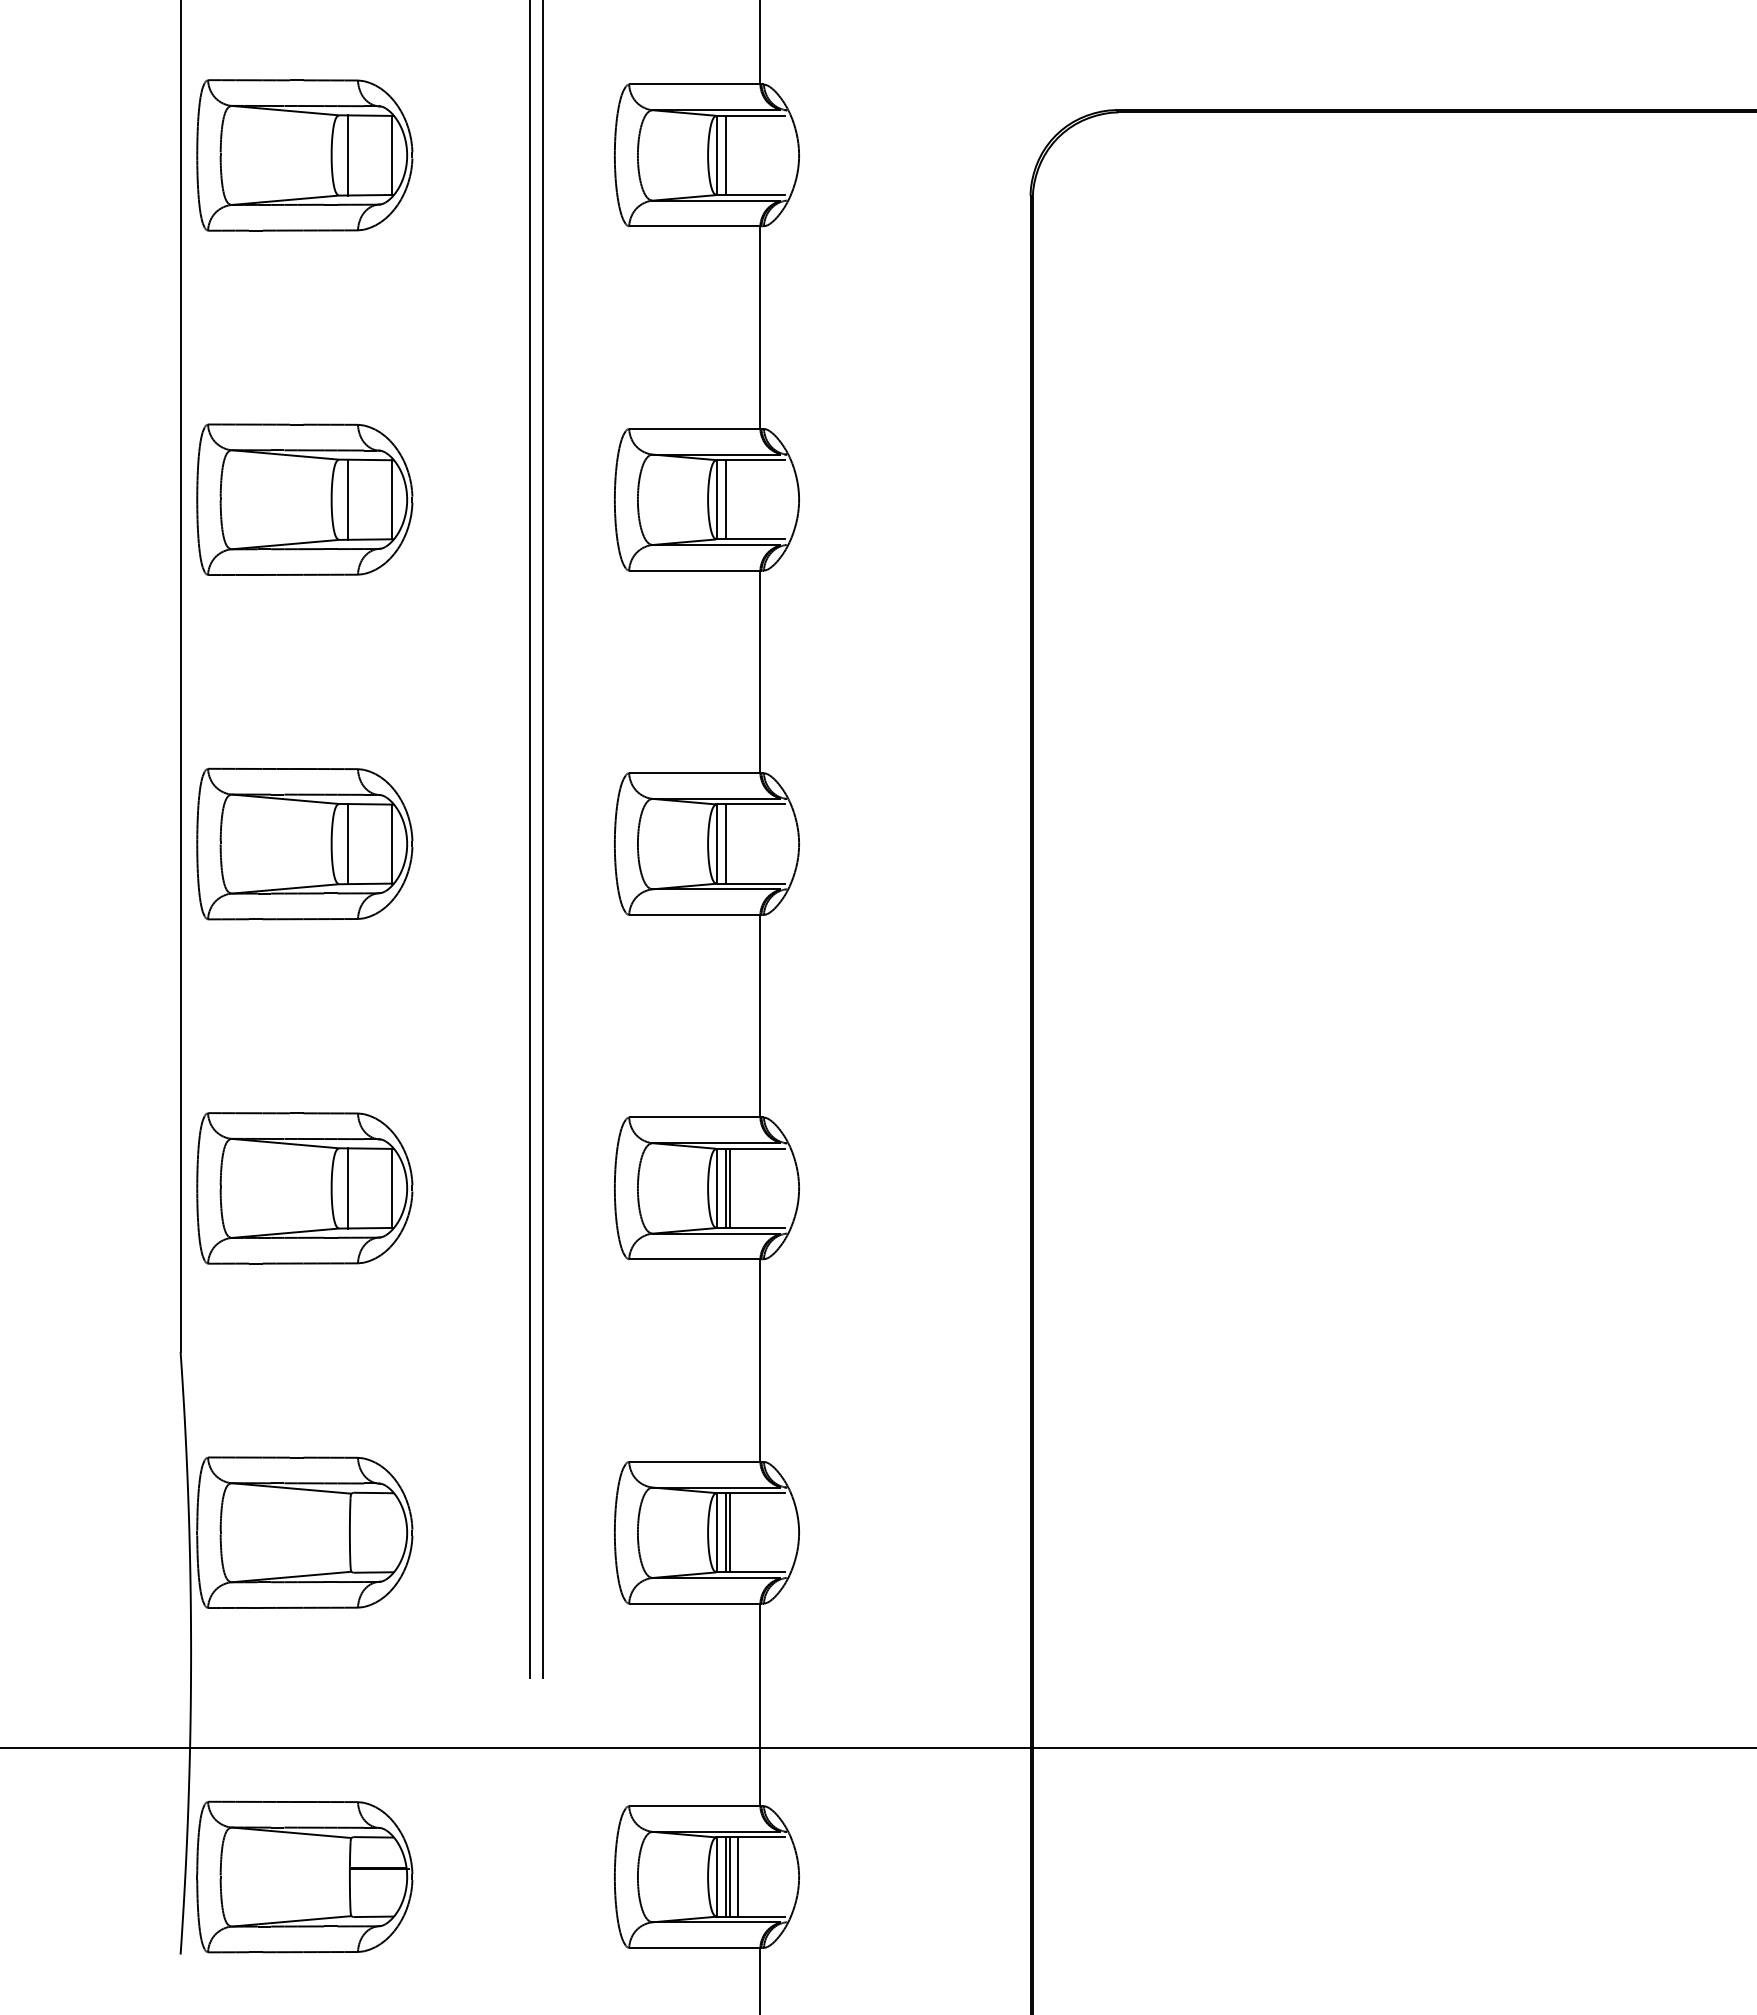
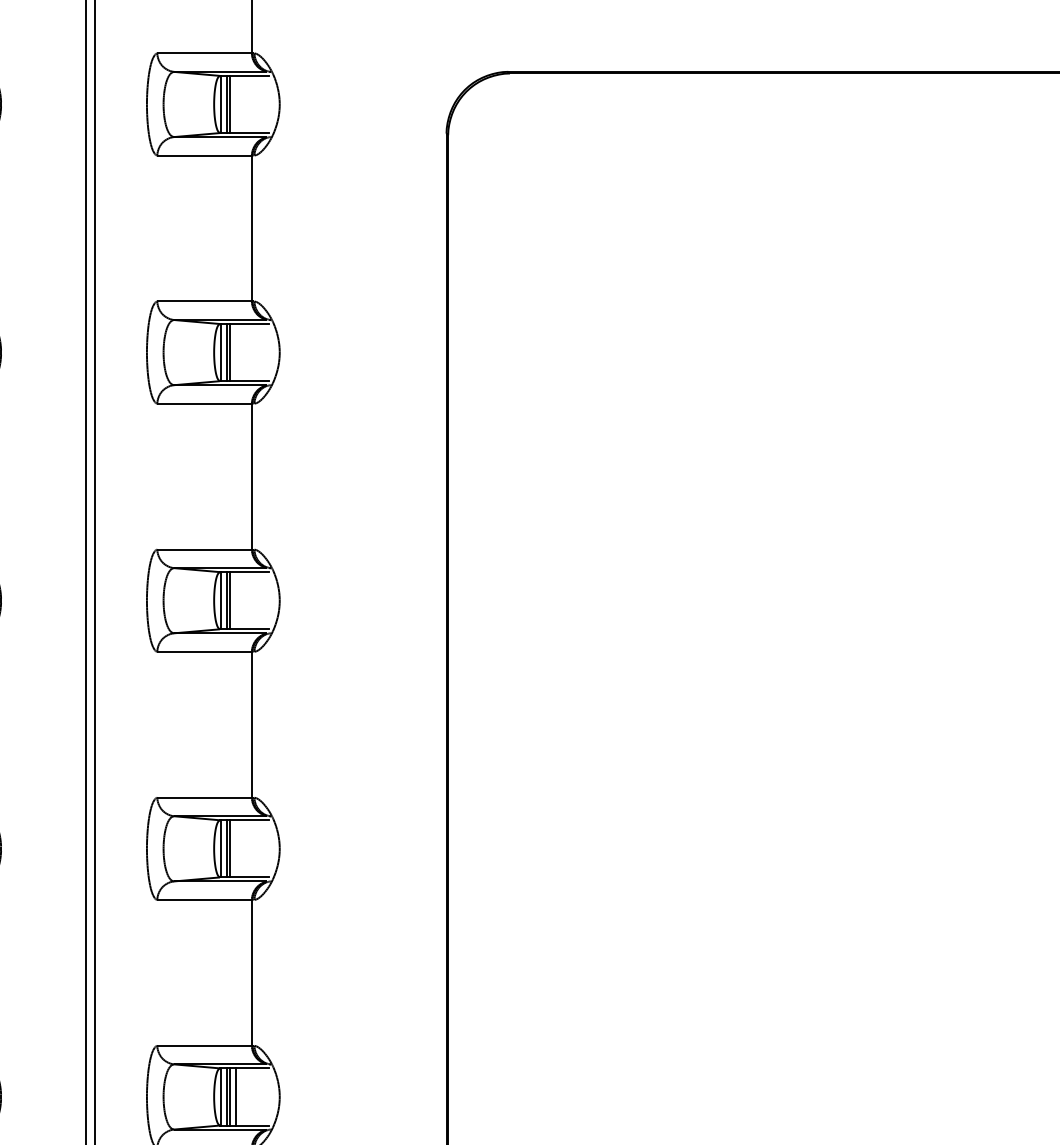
line: (730, 155) -> (230, 104), added
line: (730, 499) -> (230, 352), added
line: (730, 843) -> (230, 600), added
line: (737, 1532) -> (235, 1096), added

